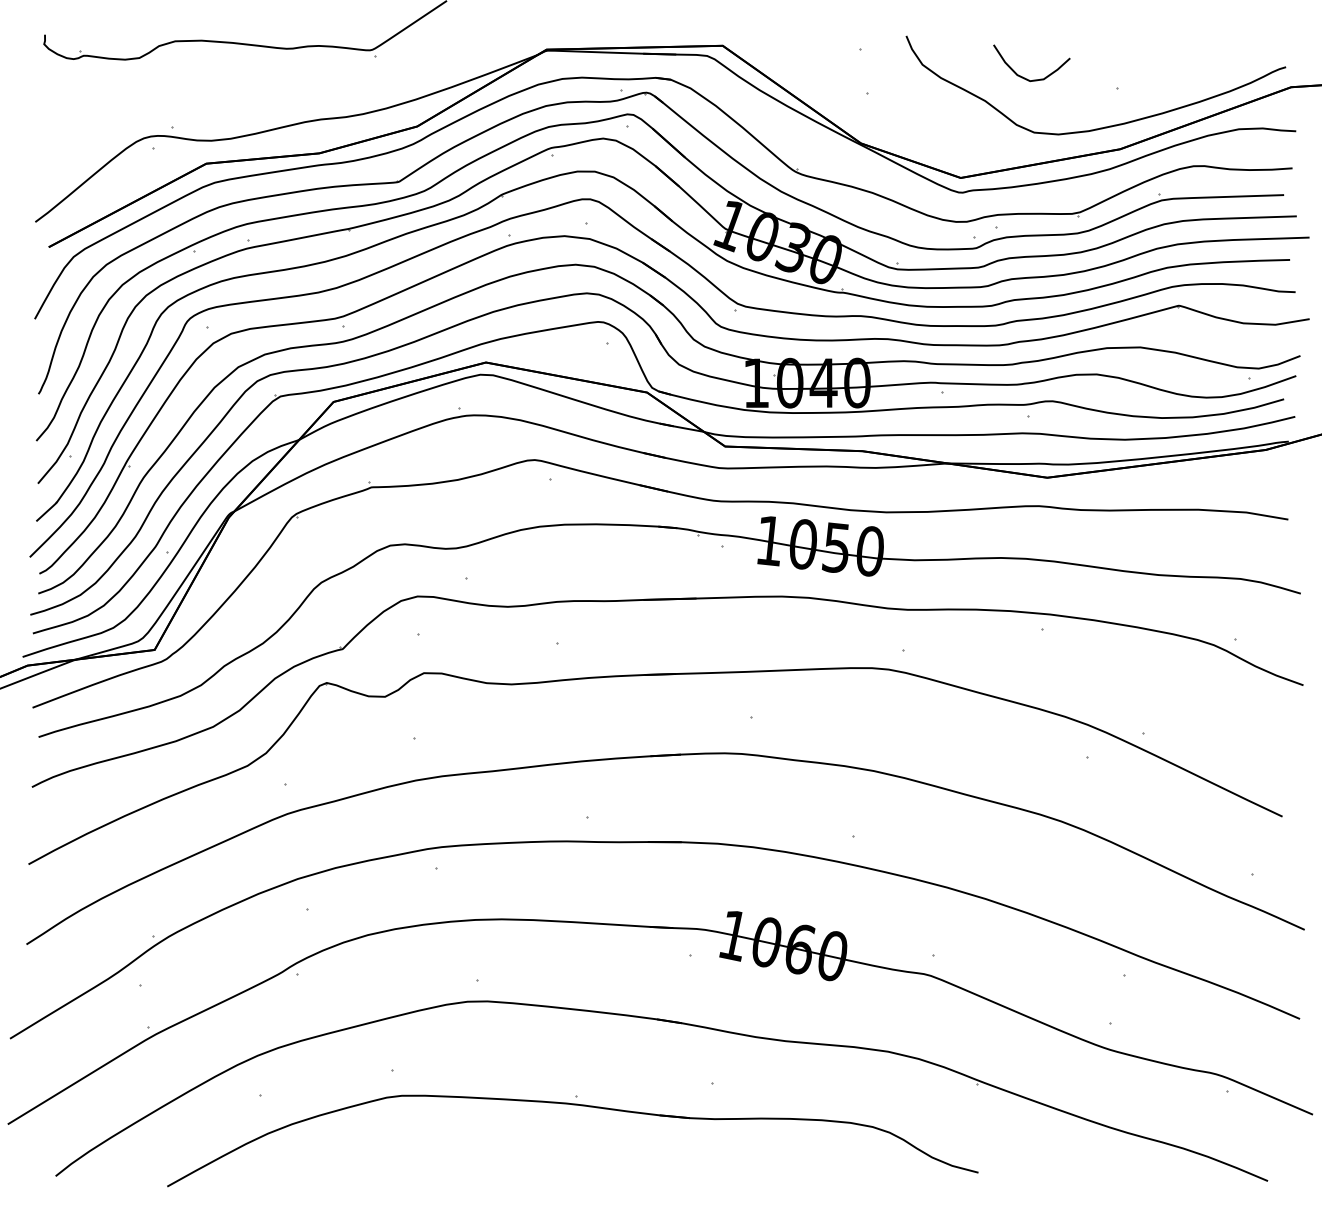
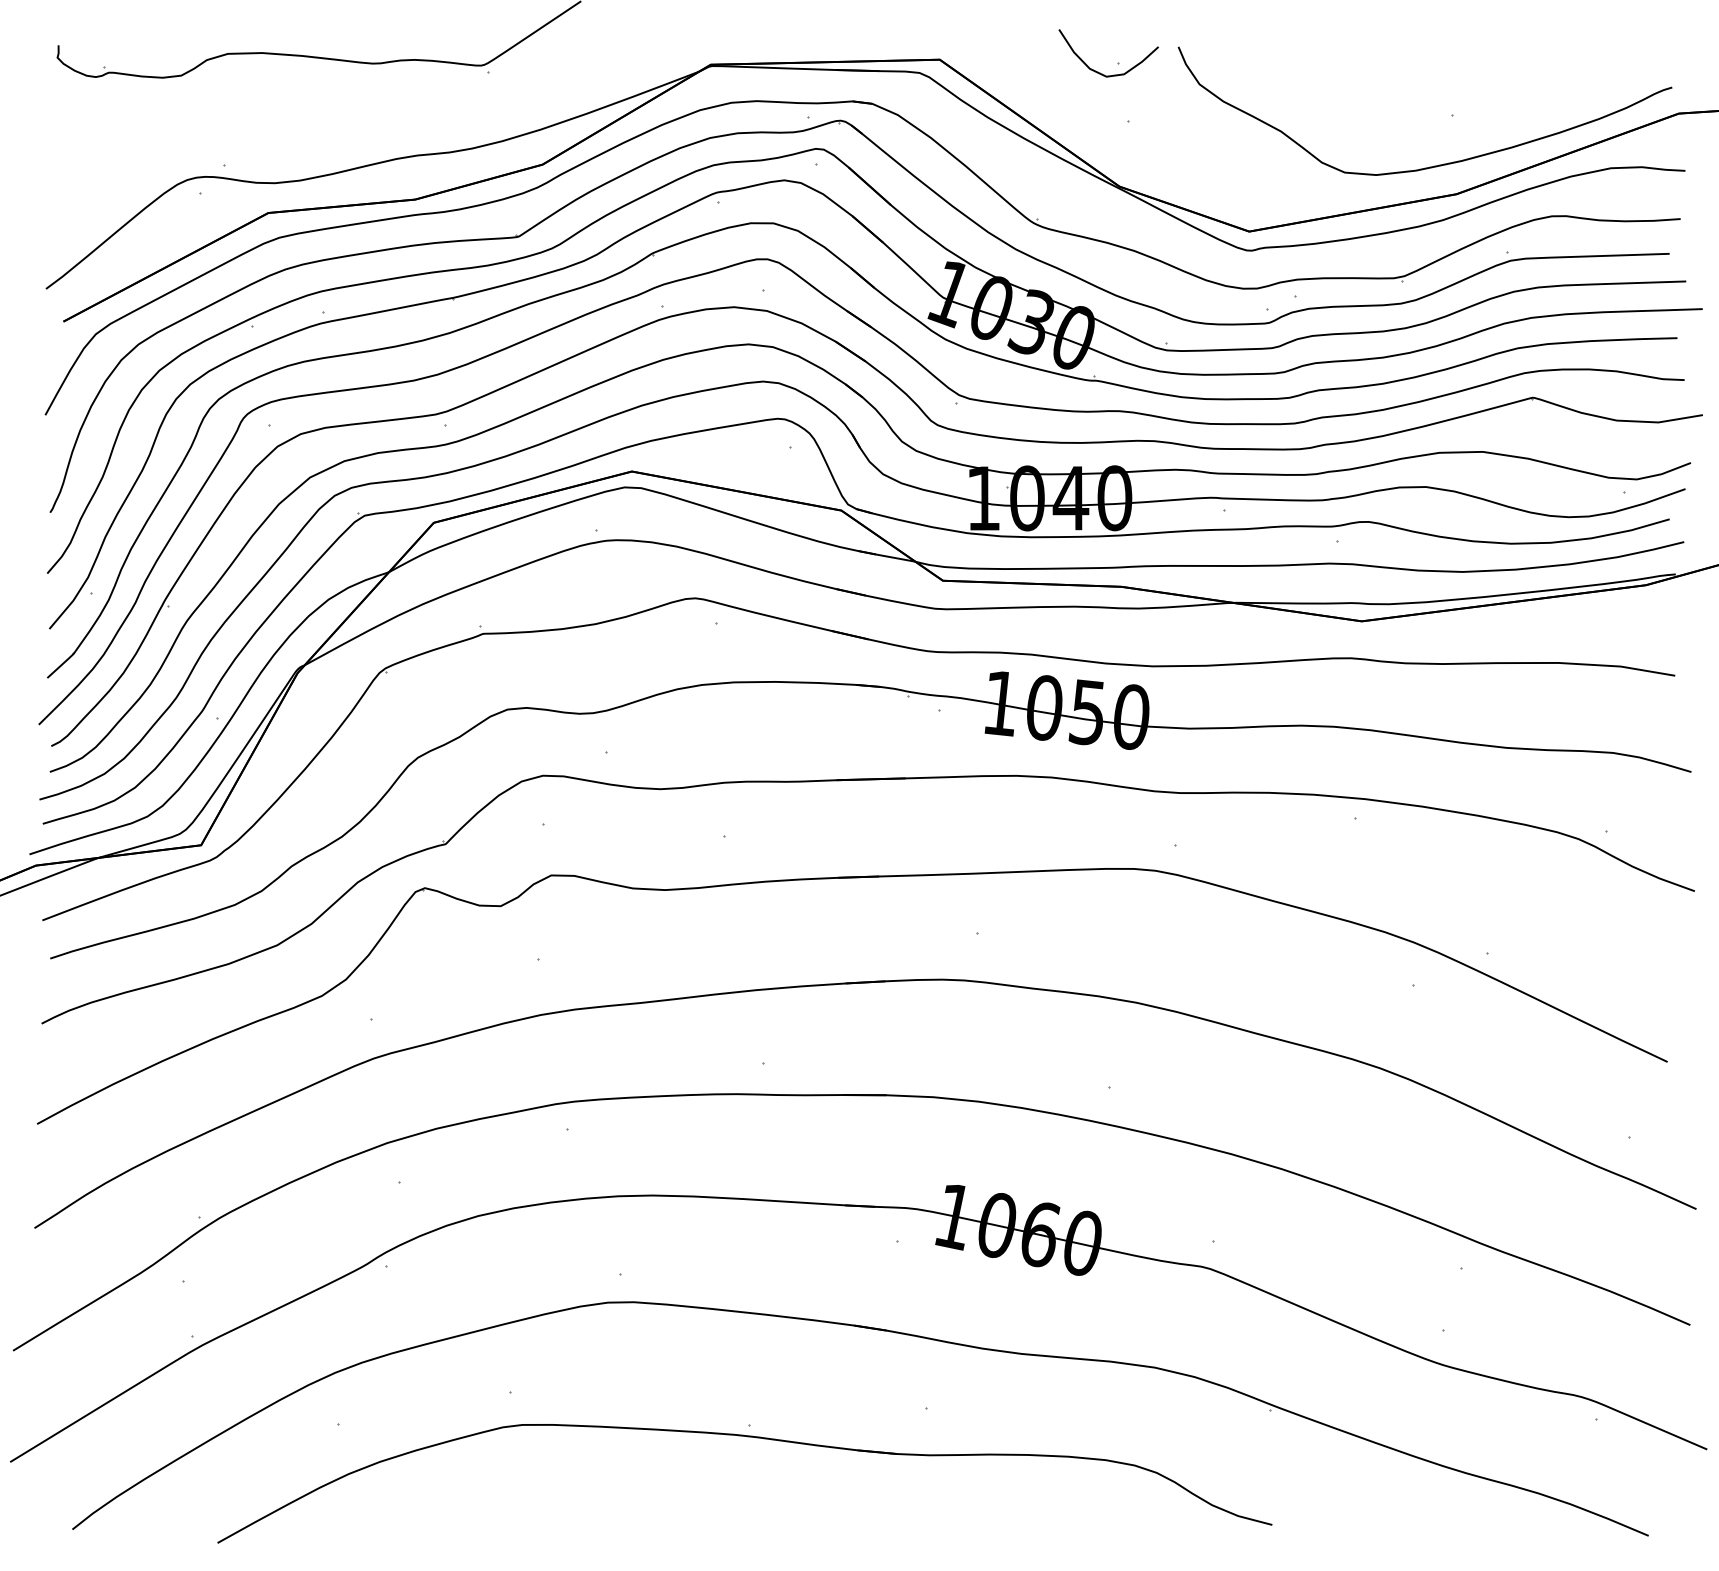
curve: (1024, 77) -> (1098, 71), moved

